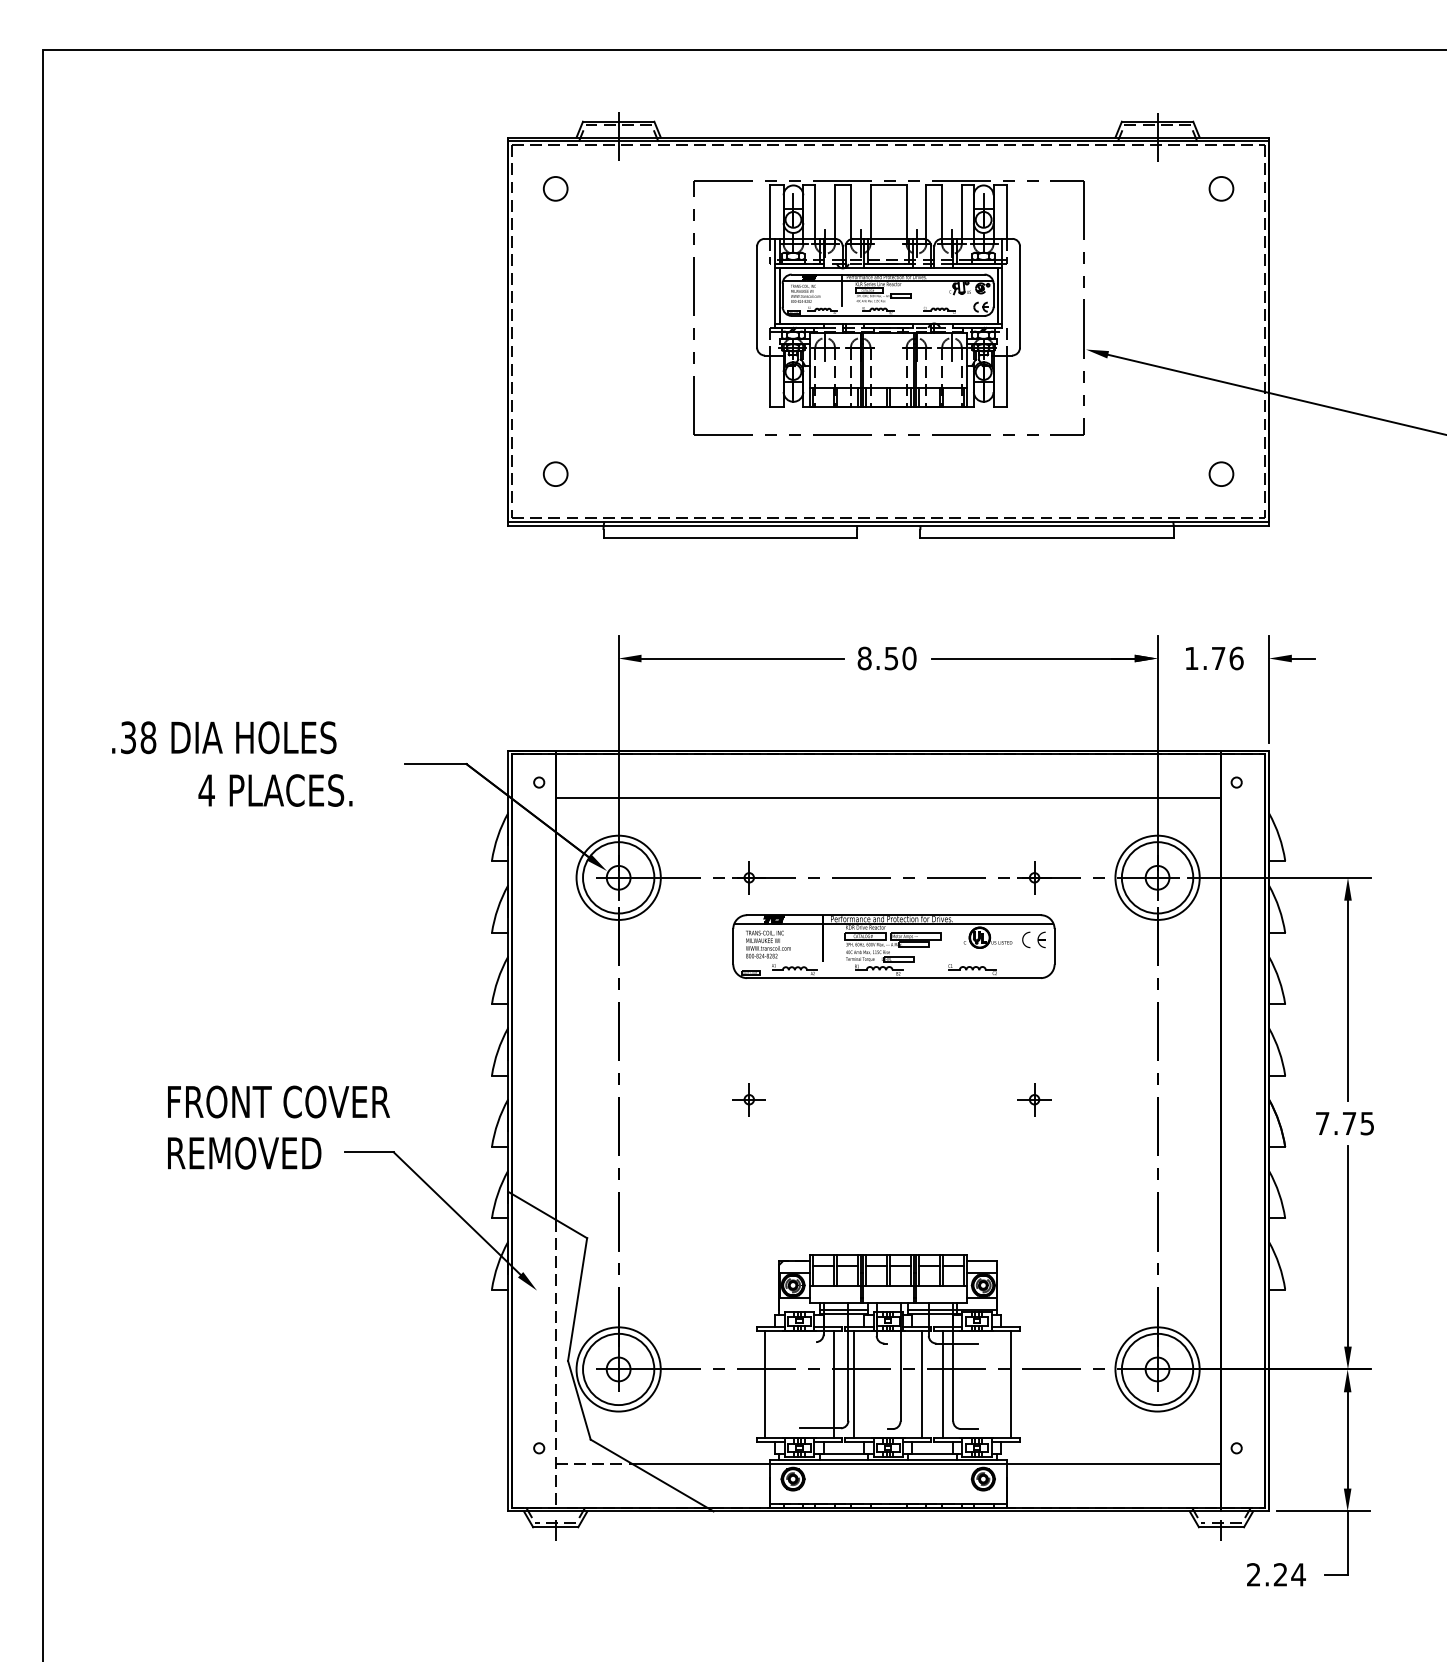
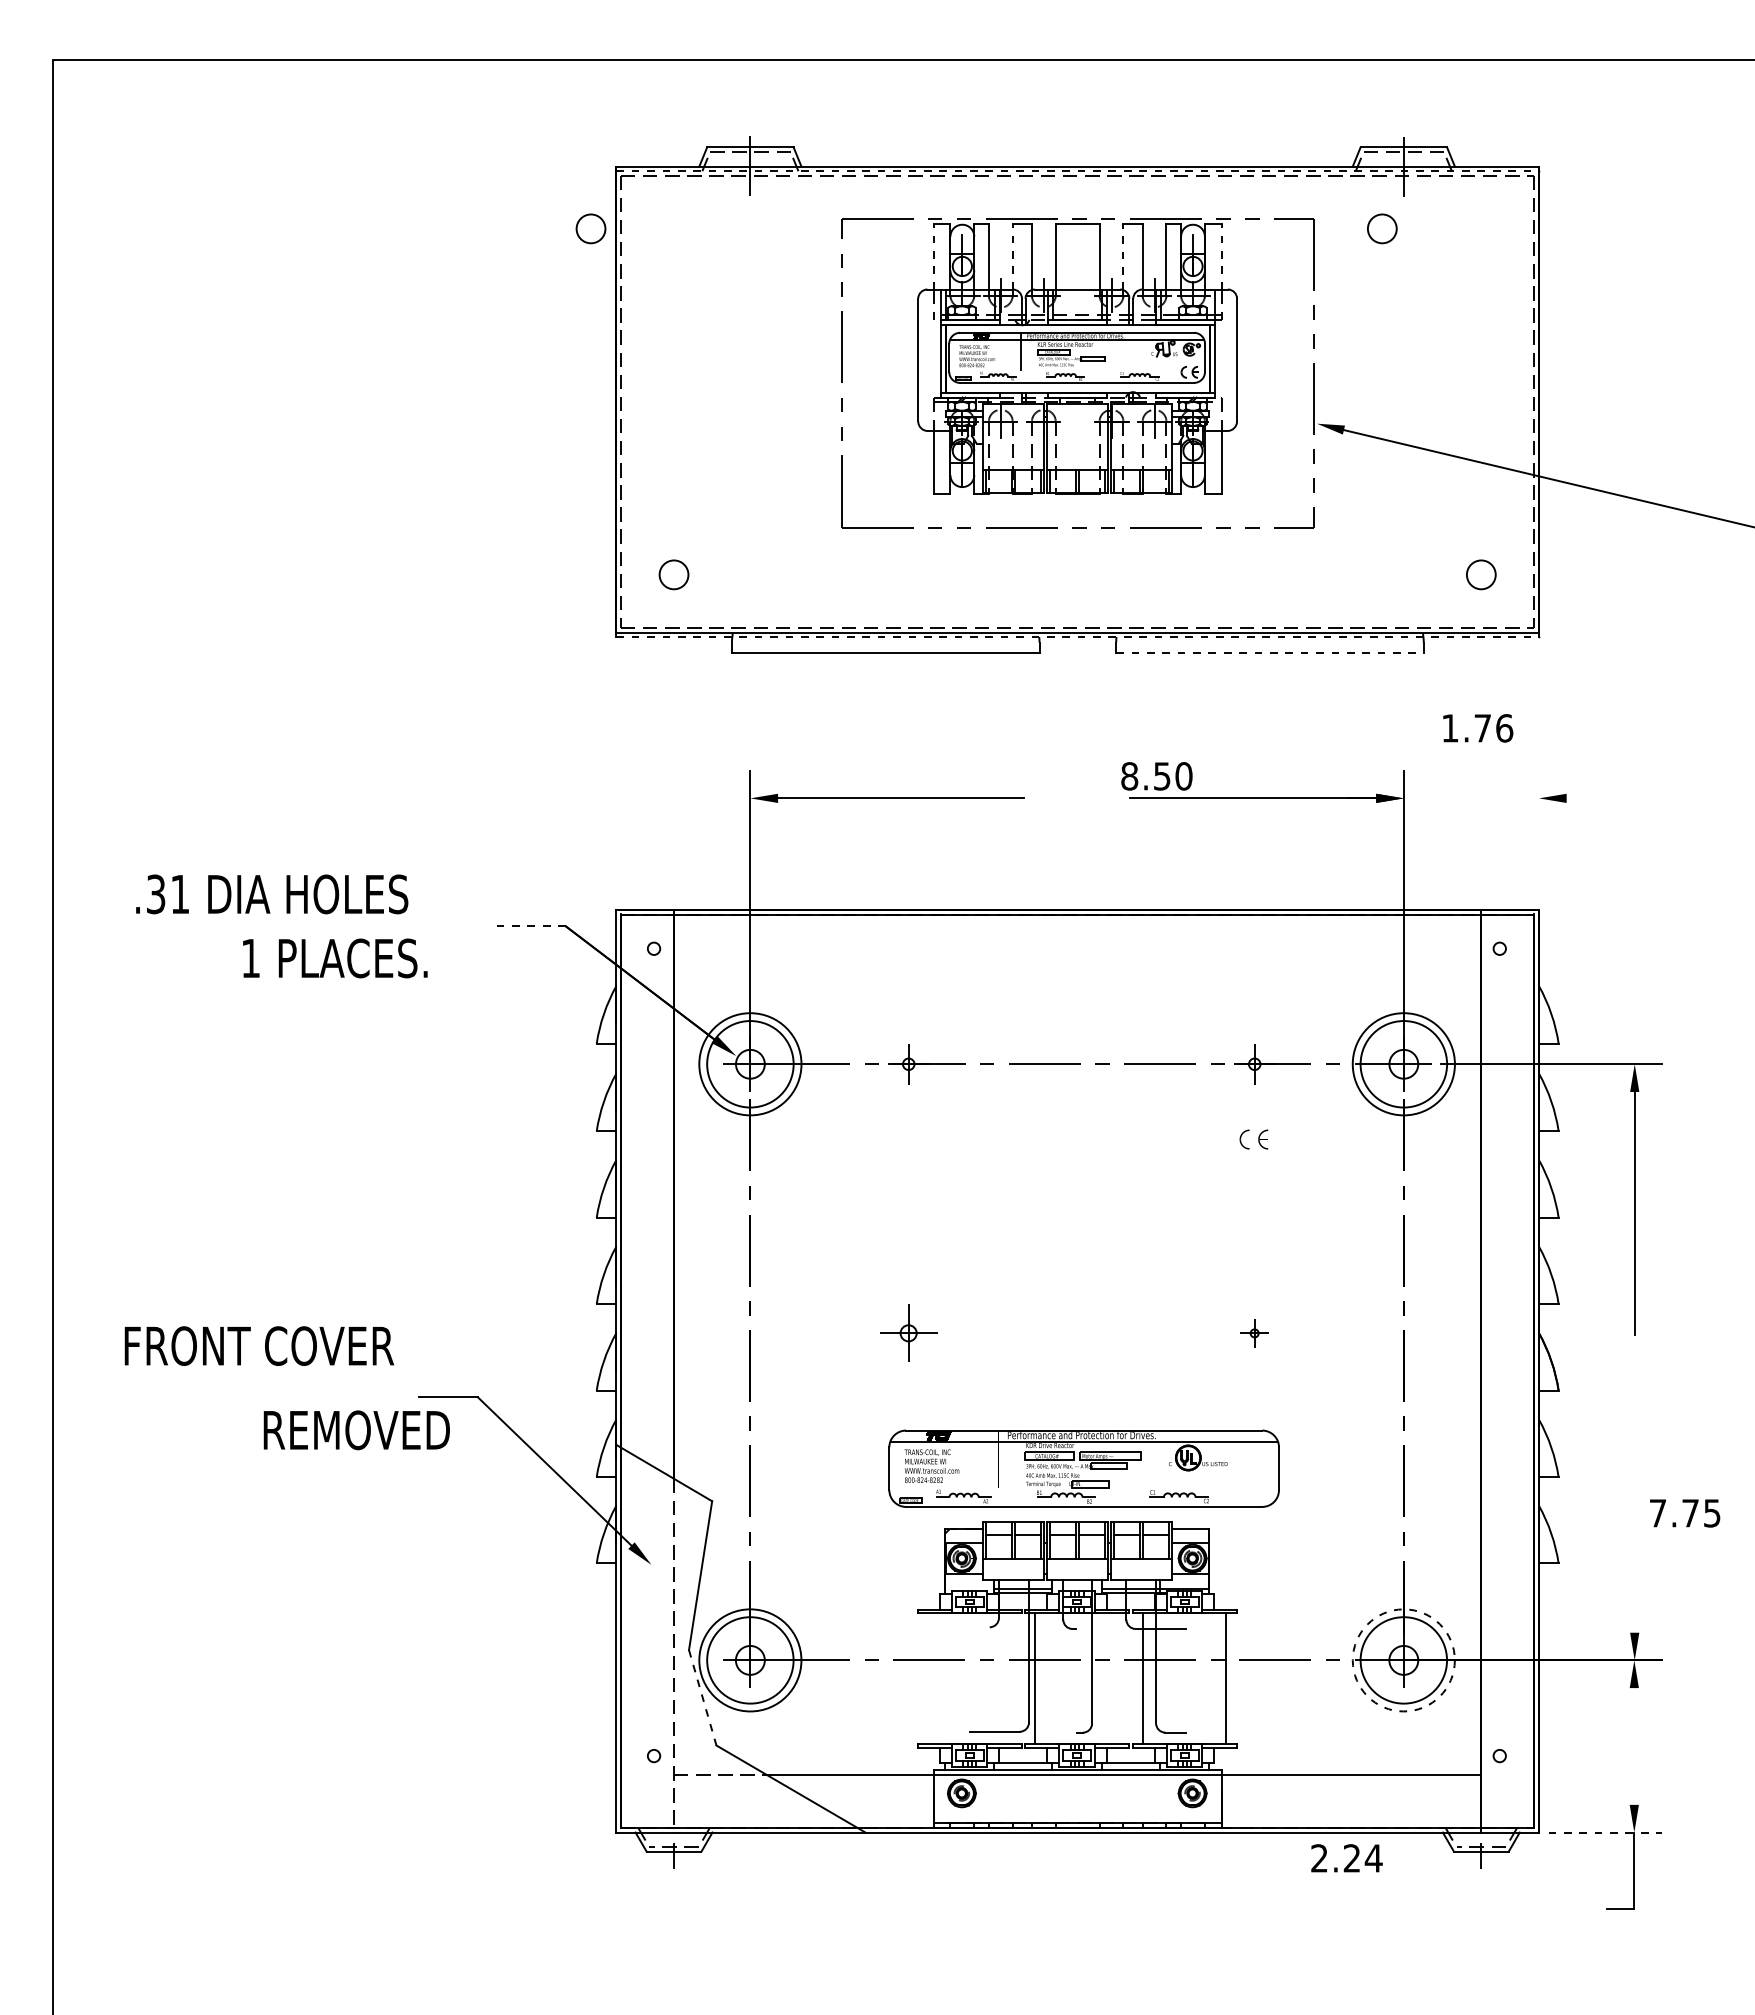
line: (889, 141) -> (1078, 171), solid -> dashed
circle: (555, 188) -> (590, 228), moved
circle: (1221, 188) -> (1382, 228), moved
line: (769, 211) -> (933, 256), solid -> dashed
line: (834, 211) -> (1012, 256), solid -> dashed
line: (926, 211) -> (1123, 256), solid -> dashed
line: (1007, 211) -> (1221, 256), solid -> dashed
line: (889, 525) -> (1078, 637), solid -> dashed
line: (1046, 538) -> (1269, 652), solid -> dashed
text: (886, 658) -> (1156, 776), moved
text: (1215, 658) -> (1478, 728), moved
line: (1303, 658) -> (1580, 798), removed
line: (1268, 689) -> (1538, 835), removed
text: (147, 737) -> (179, 894), .38 -> .31
line: (435, 764) -> (528, 926), solid -> dashed
text: (206, 790) -> (250, 958), 4 -> 1
line: (888, 798) -> (1077, 967), removed
part: (893, 946) -> (1083, 1468), moved
part: (749, 1099) -> (908, 1333), size x1.4
part: (1034, 1099) -> (1254, 1333), size x0.7
text: (278, 1101) -> (258, 1345), moved
text: (1345, 1123) -> (1685, 1513), moved
text: (244, 1153) -> (356, 1430), moved
line: (1347, 1246) -> (1634, 1511), removed
circle: (1157, 1369) -> (1403, 1660), solid -> dashed
line: (765, 1384) -> (928, 1678), removed
line: (834, 1384) -> (1011, 1678), removed
line: (922, 1384) -> (1118, 1678), removed
line: (579, 1400) -> (702, 1697), solid -> dashed
line: (1347, 1440) -> (1634, 1746), removed
line: (1323, 1511) -> (1605, 1832), solid -> dashed
text: (1276, 1574) -> (1346, 1858), moved

